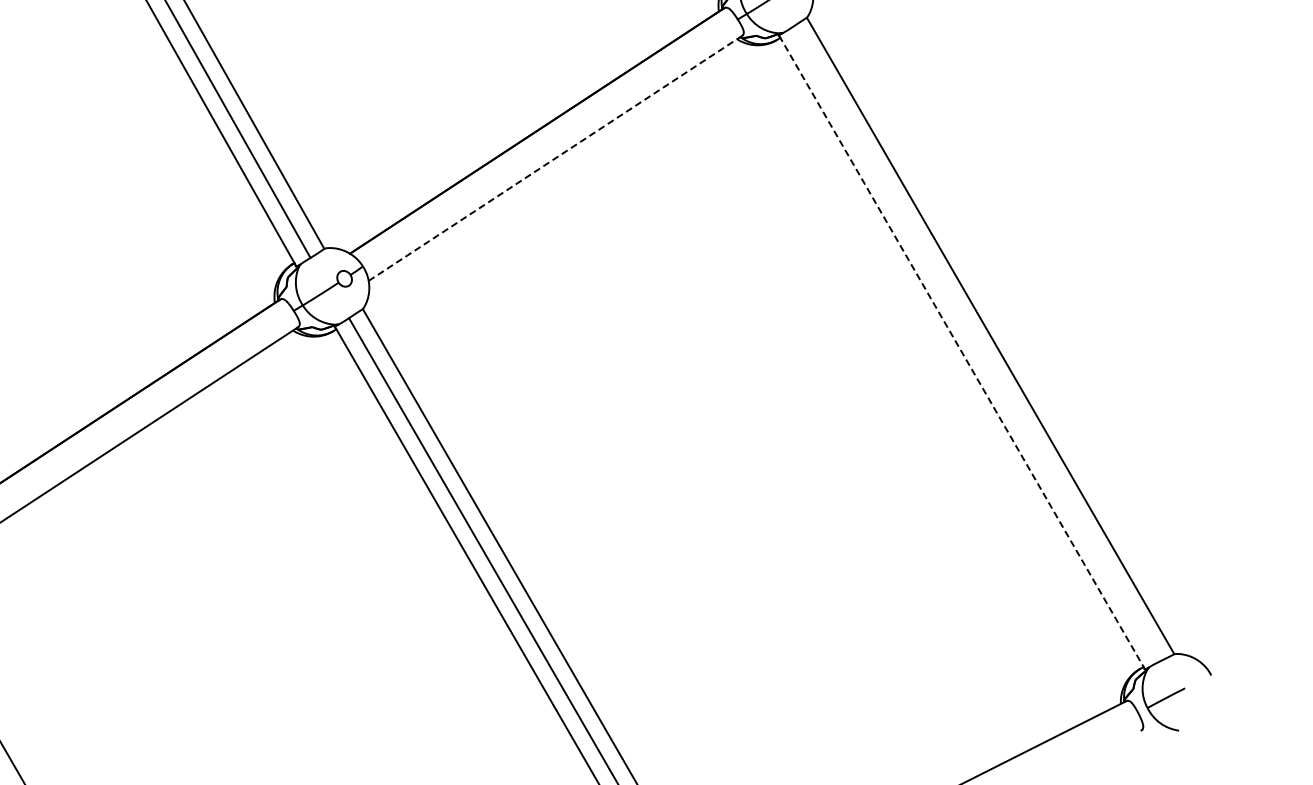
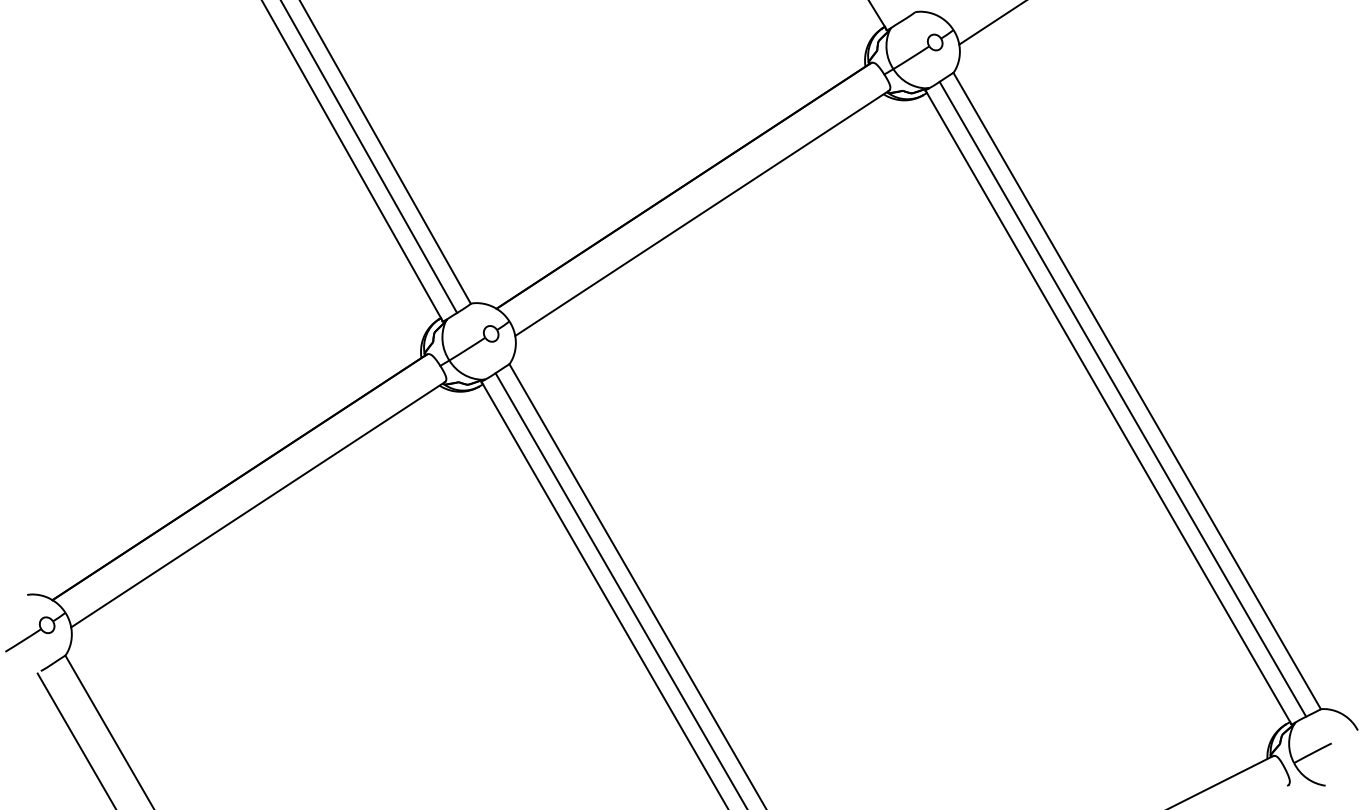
line: (555, 158) -> (702, 213), dashed -> solid
line: (975, 343) -> (1122, 398), added
line: (961, 352) -> (1108, 407), dashed -> solid

